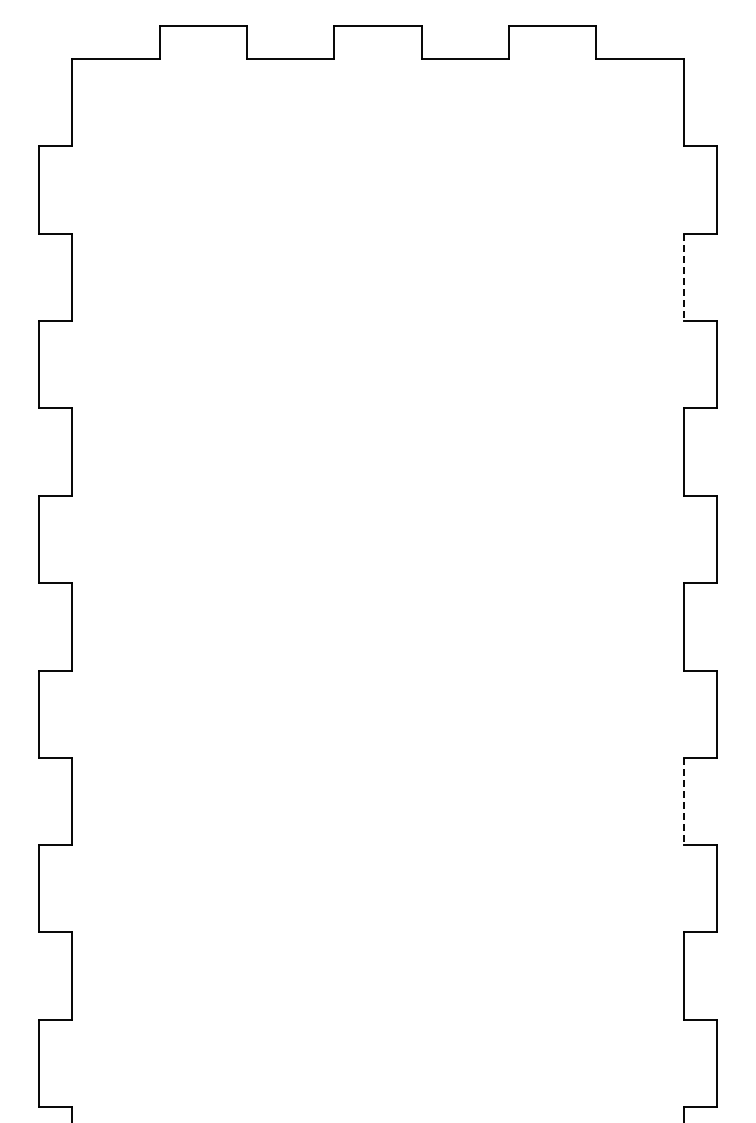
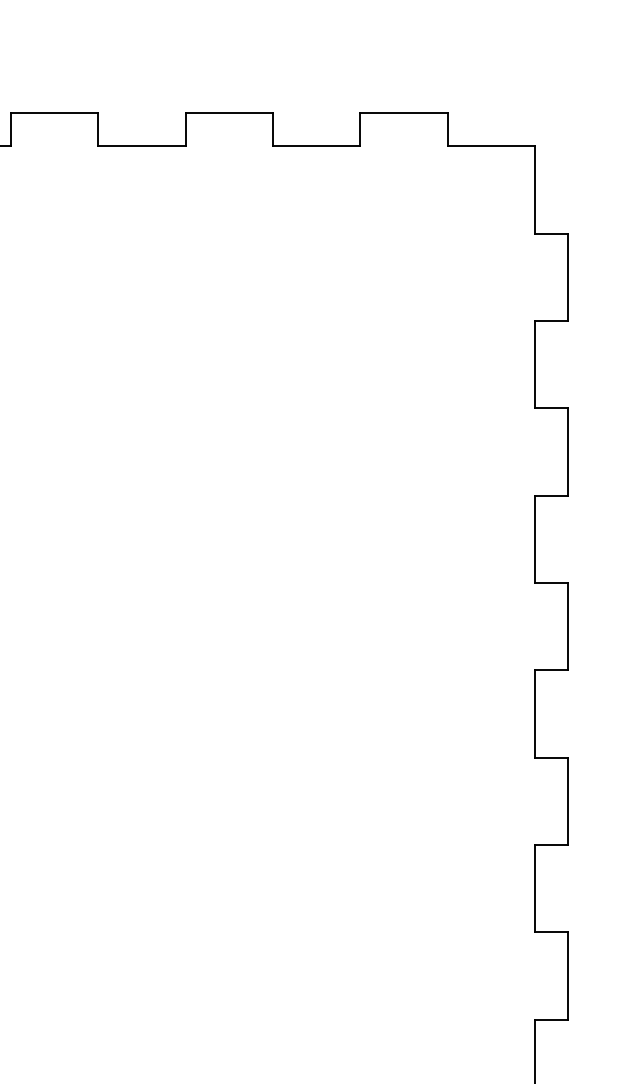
line: (683, 277) -> (534, 364), dashed -> solid
line: (683, 801) -> (534, 888), dashed -> solid

